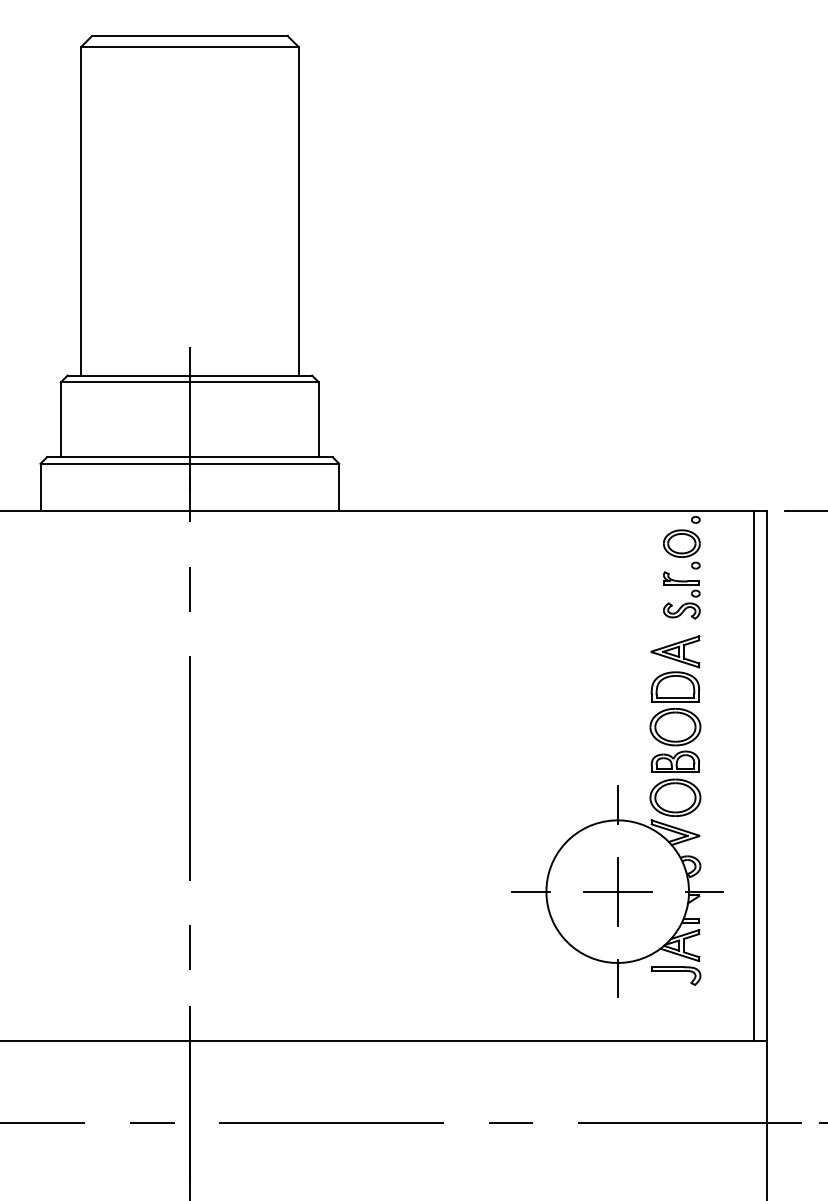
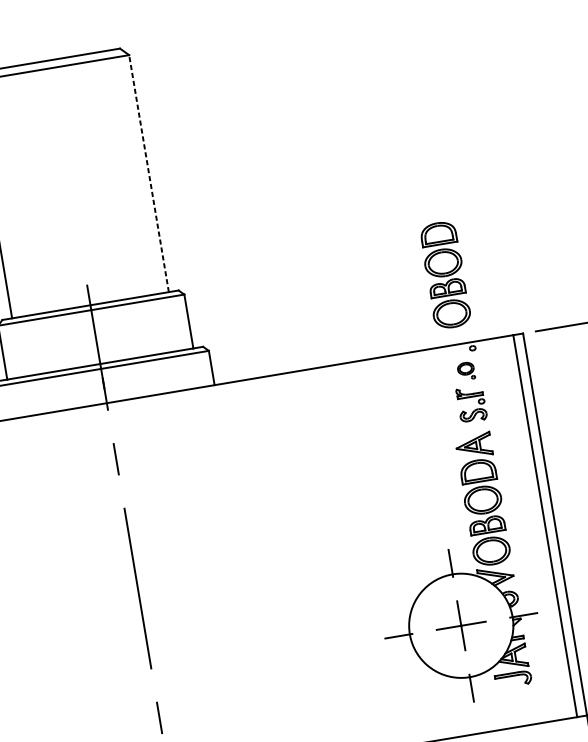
line: (298, 210) -> (148, 173), solid -> dashed
part: (675, 414) -> (445, 274), added
part: (681, 549) -> (465, 371), size x0.6

